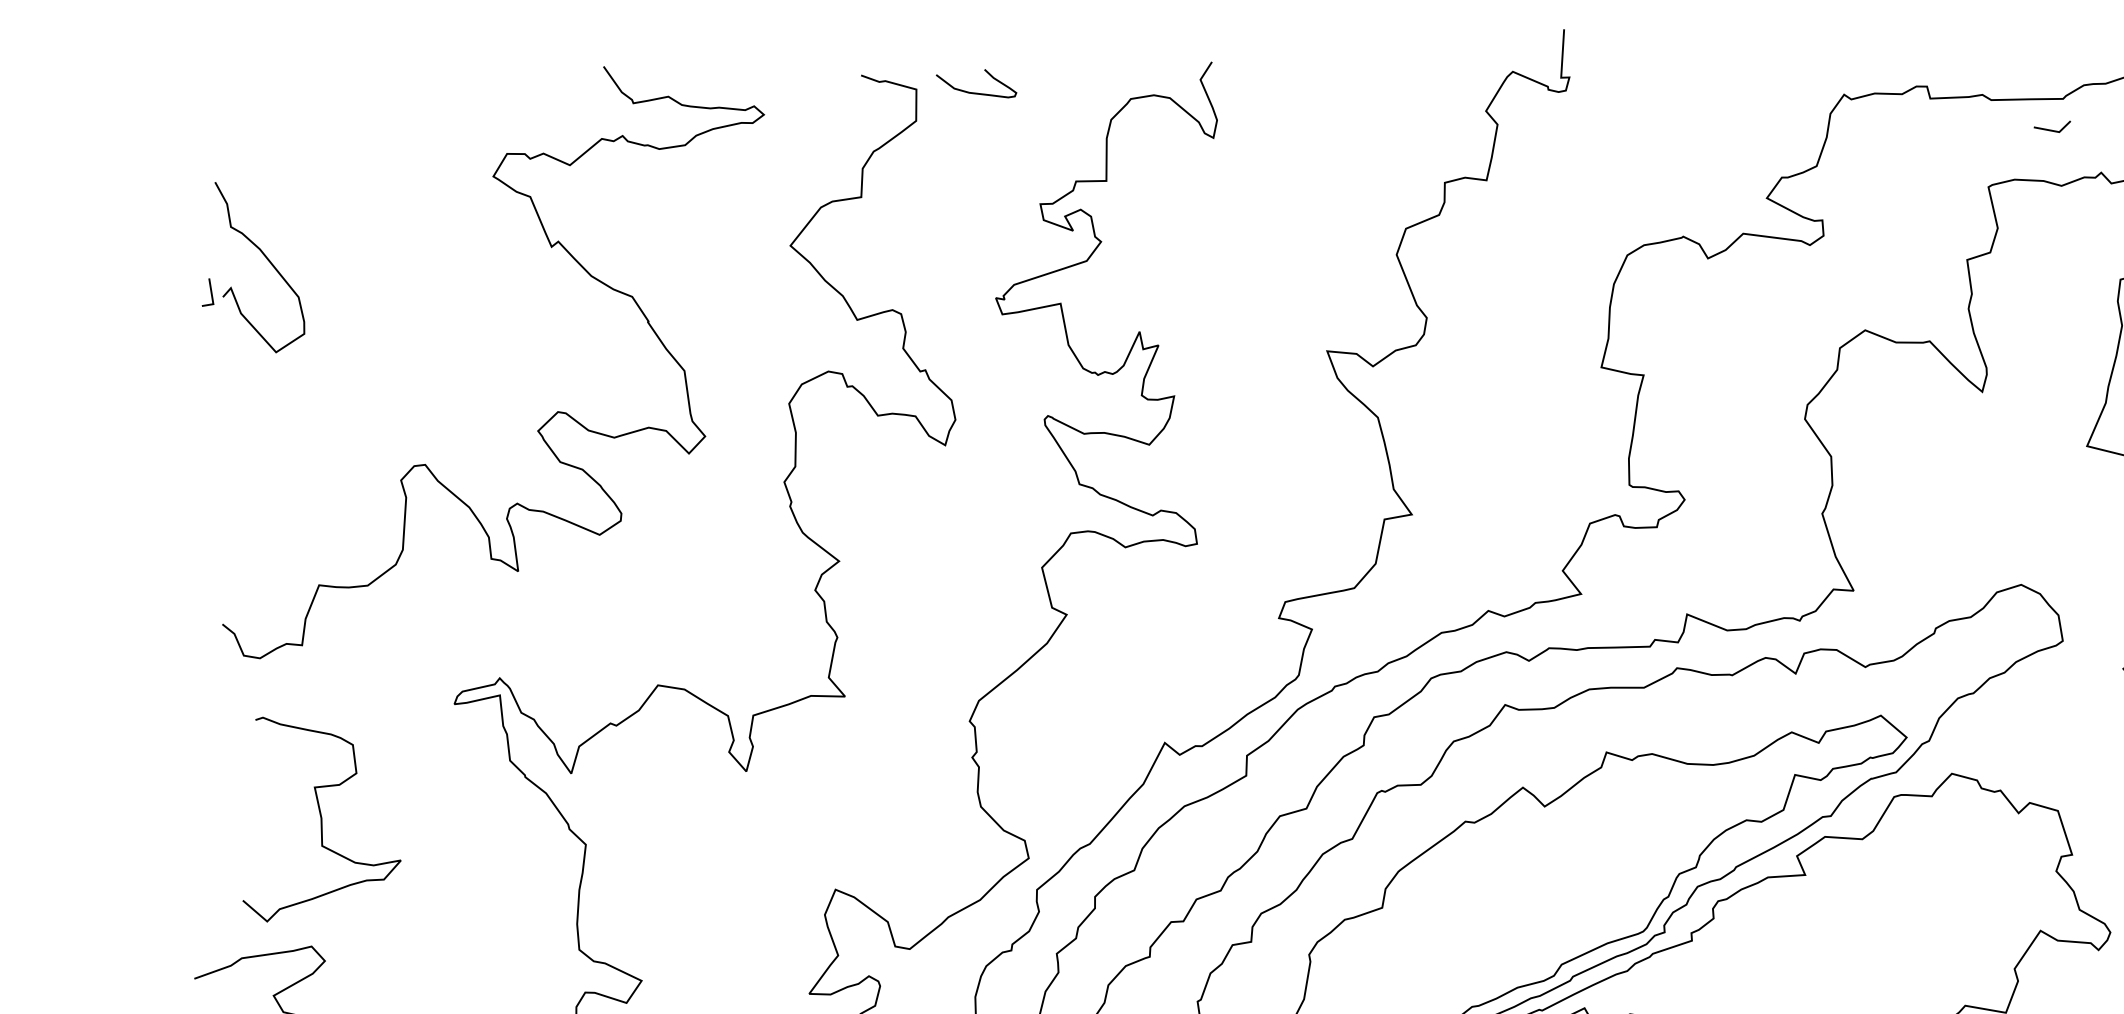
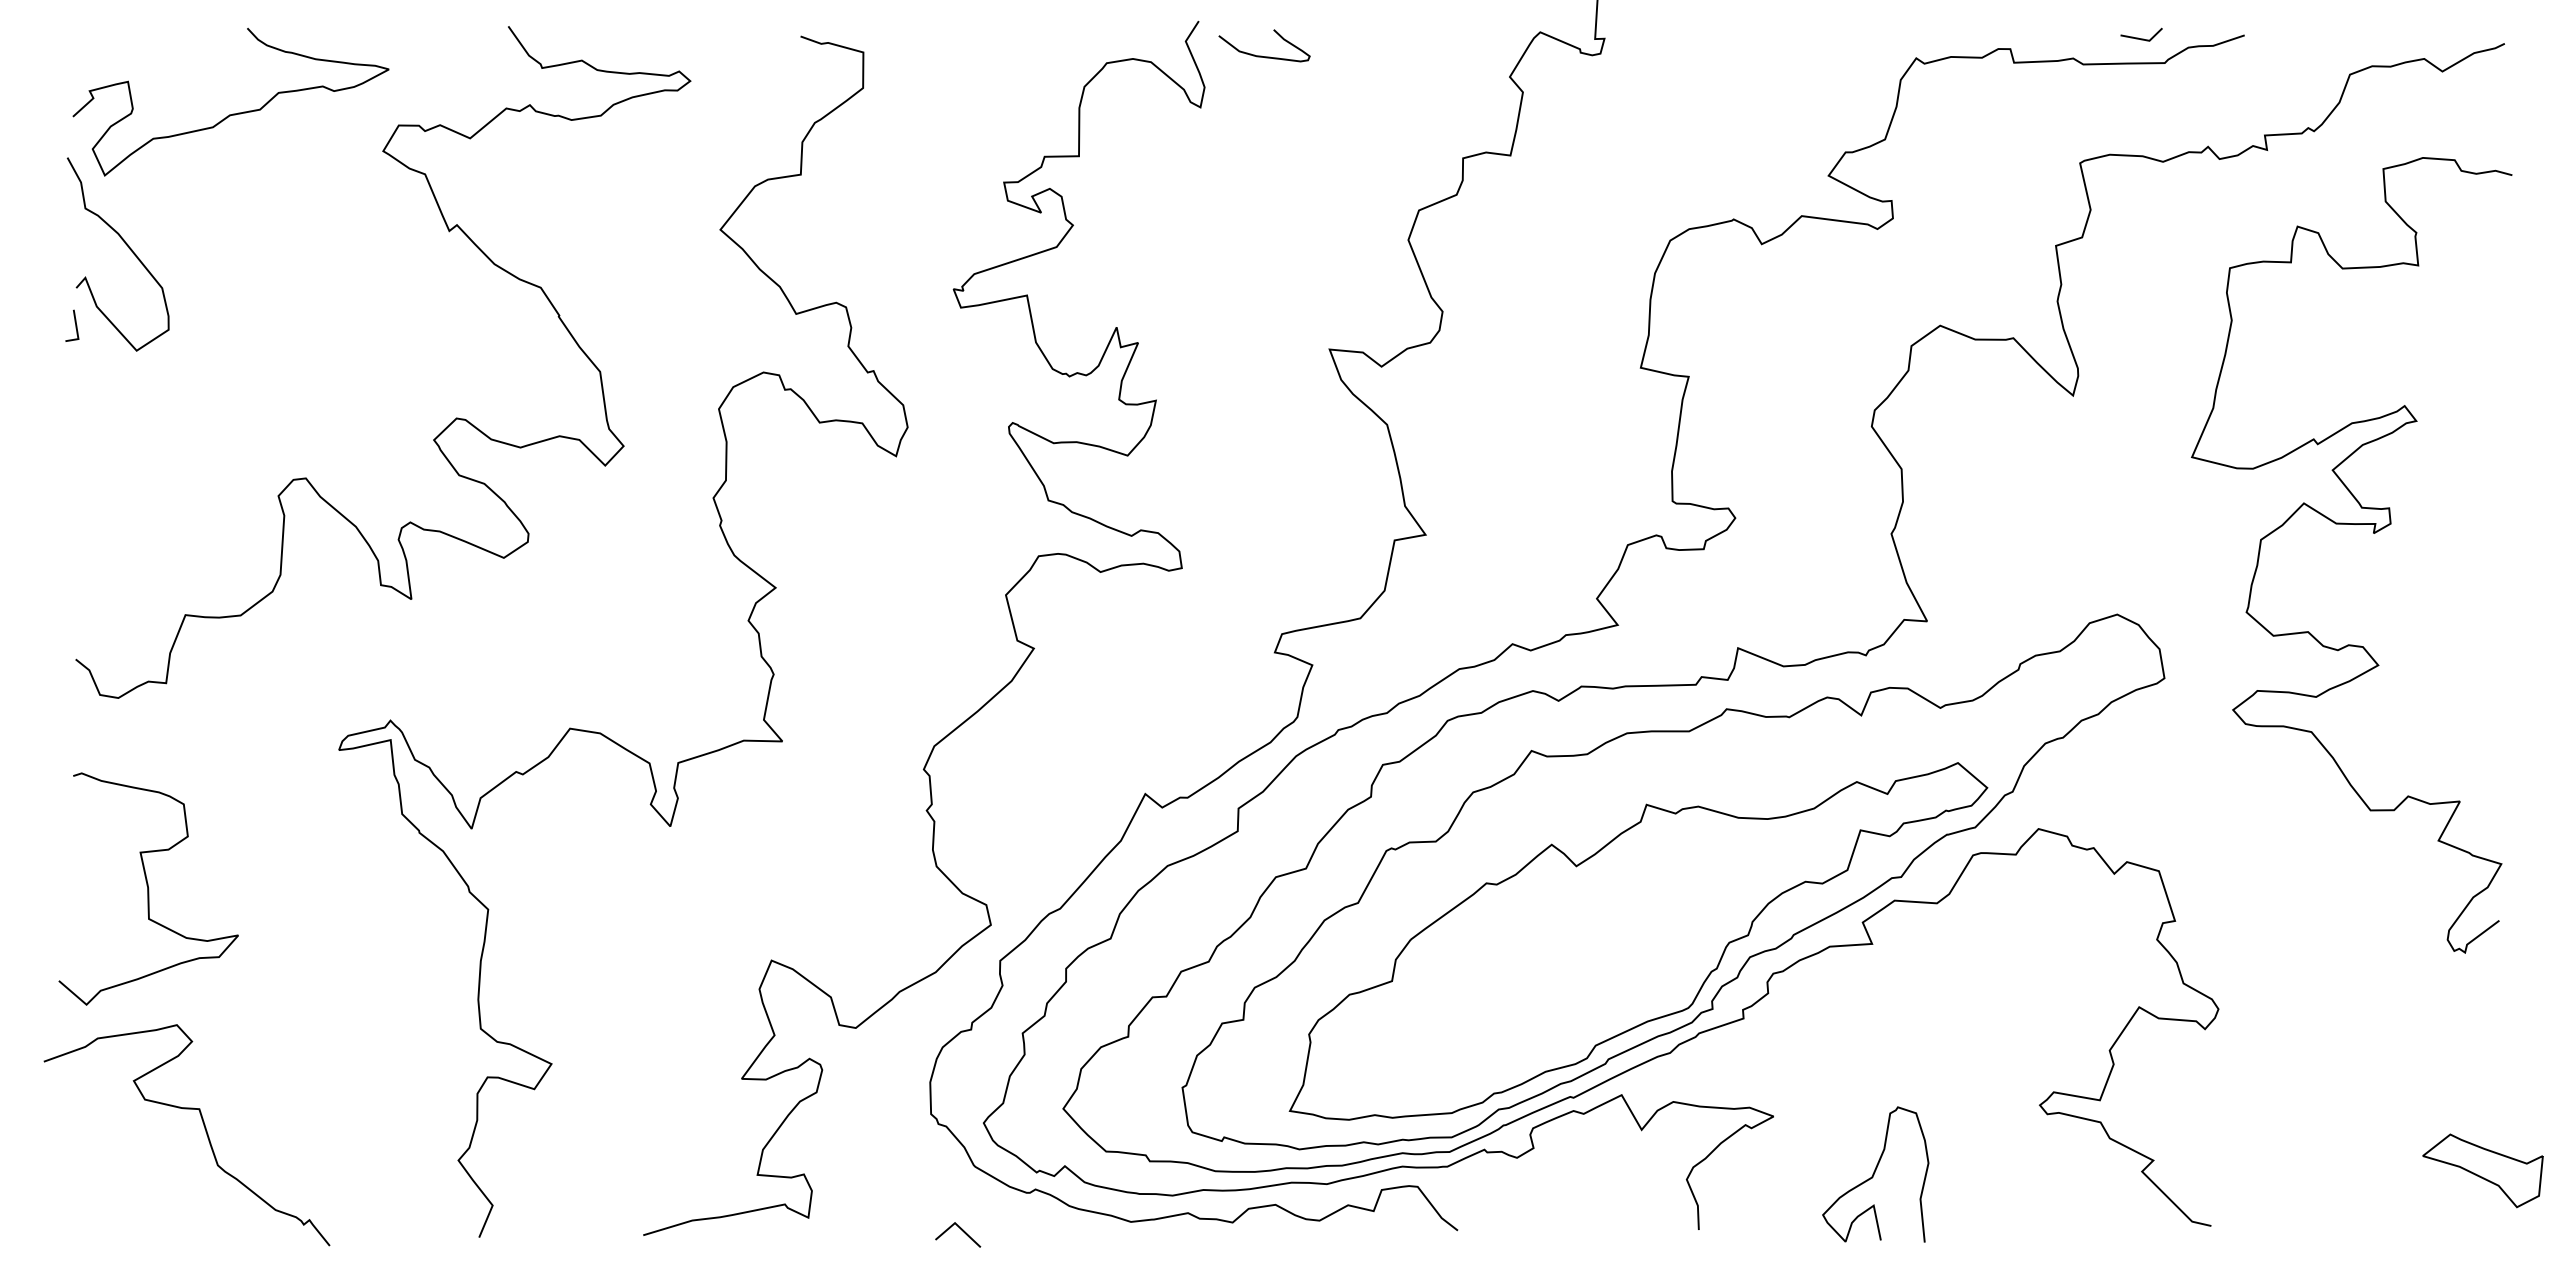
curve: (973, 92) -> (1261, 55), moved
line: (2052, 130) -> (2141, 38), moved
curve: (360, 143) -> (232, 113), added
line: (210, 292) -> (75, 325), moved
curve: (321, 819) -> (148, 888), moved

